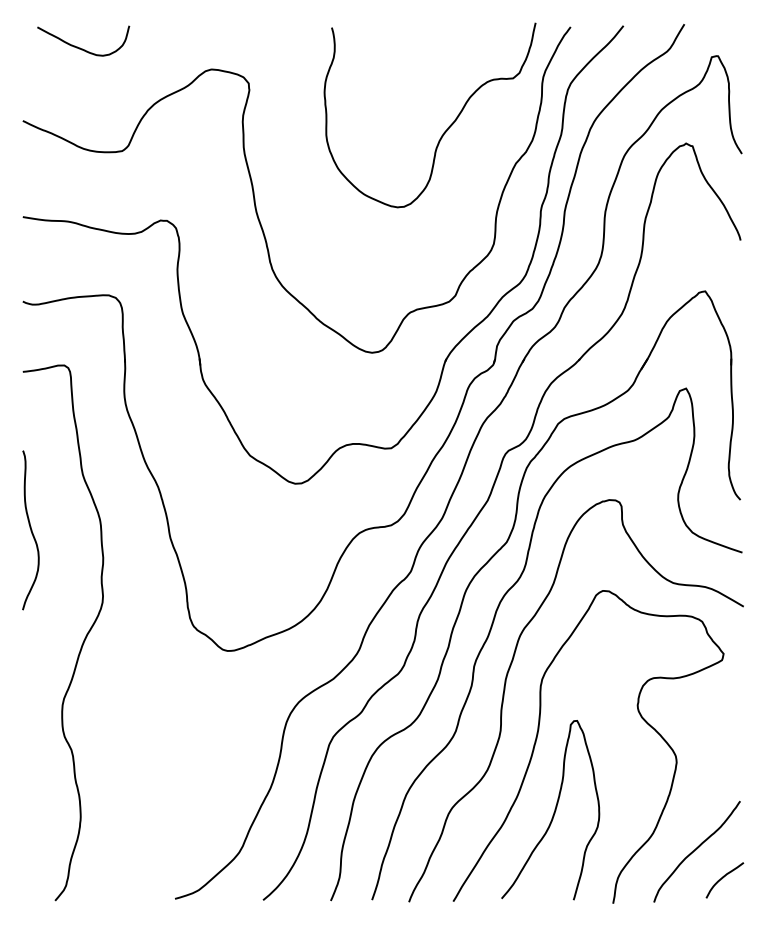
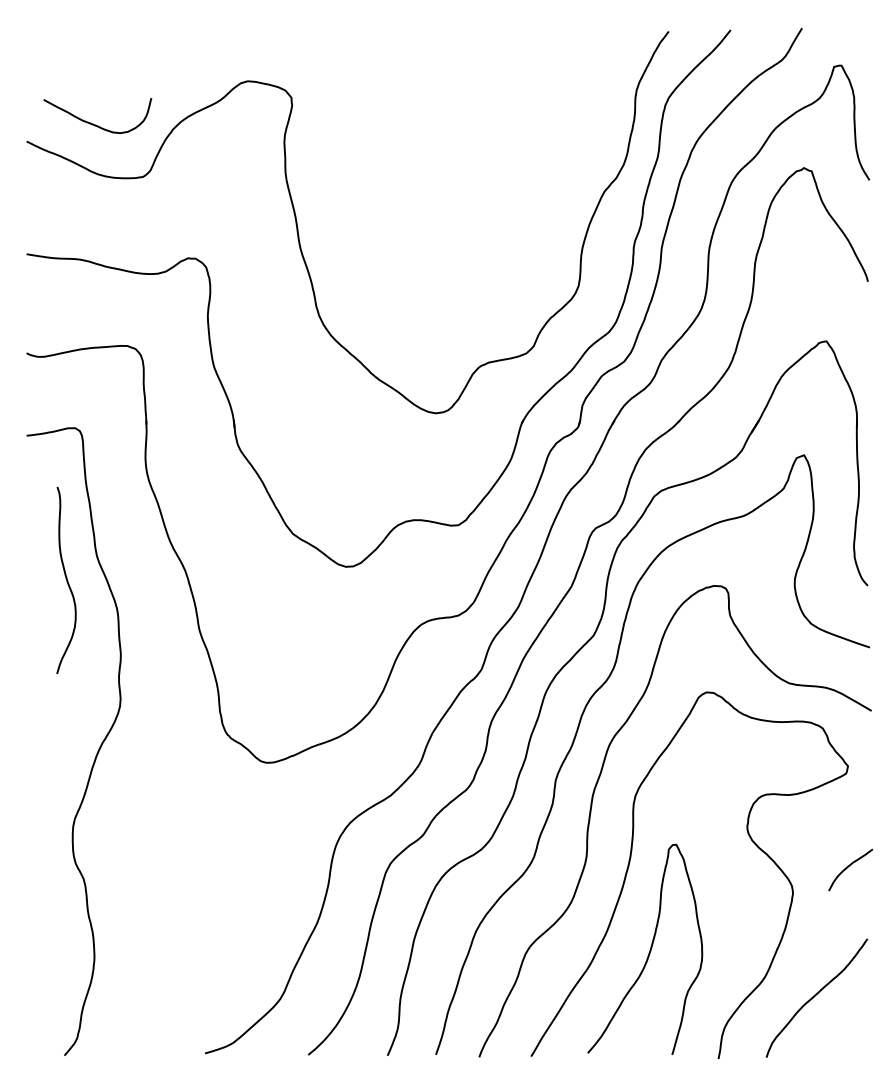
curve: (80, 47) -> (94, 123), moved
curve: (445, 130) -> (522, 152), removed
curve: (30, 530) -> (66, 580), moved
curve: (723, 878) -> (849, 867), moved

